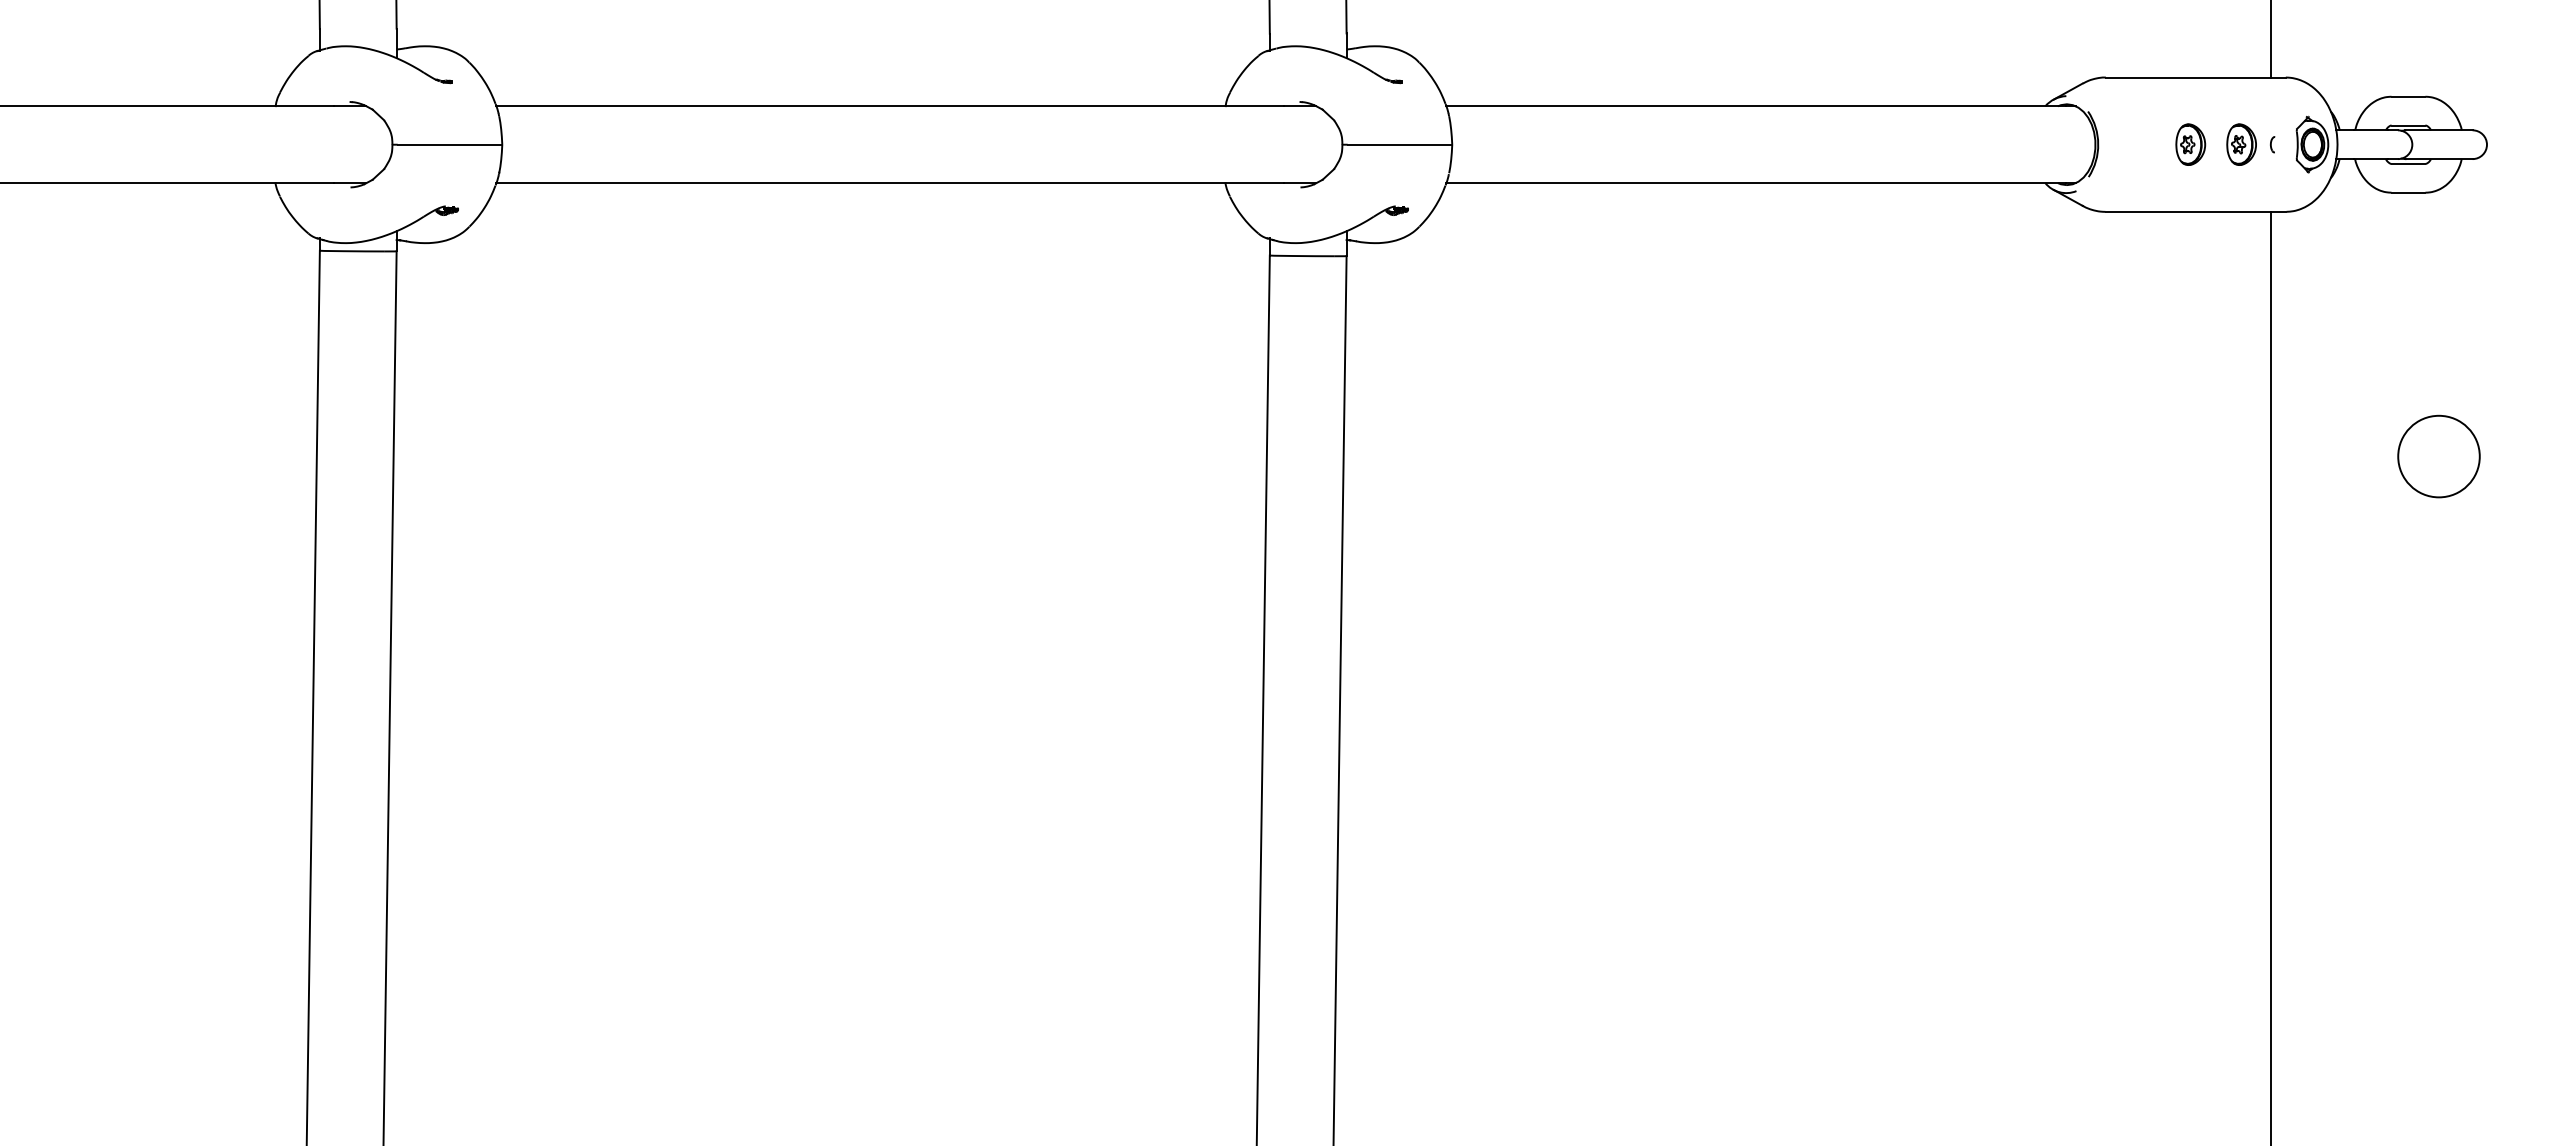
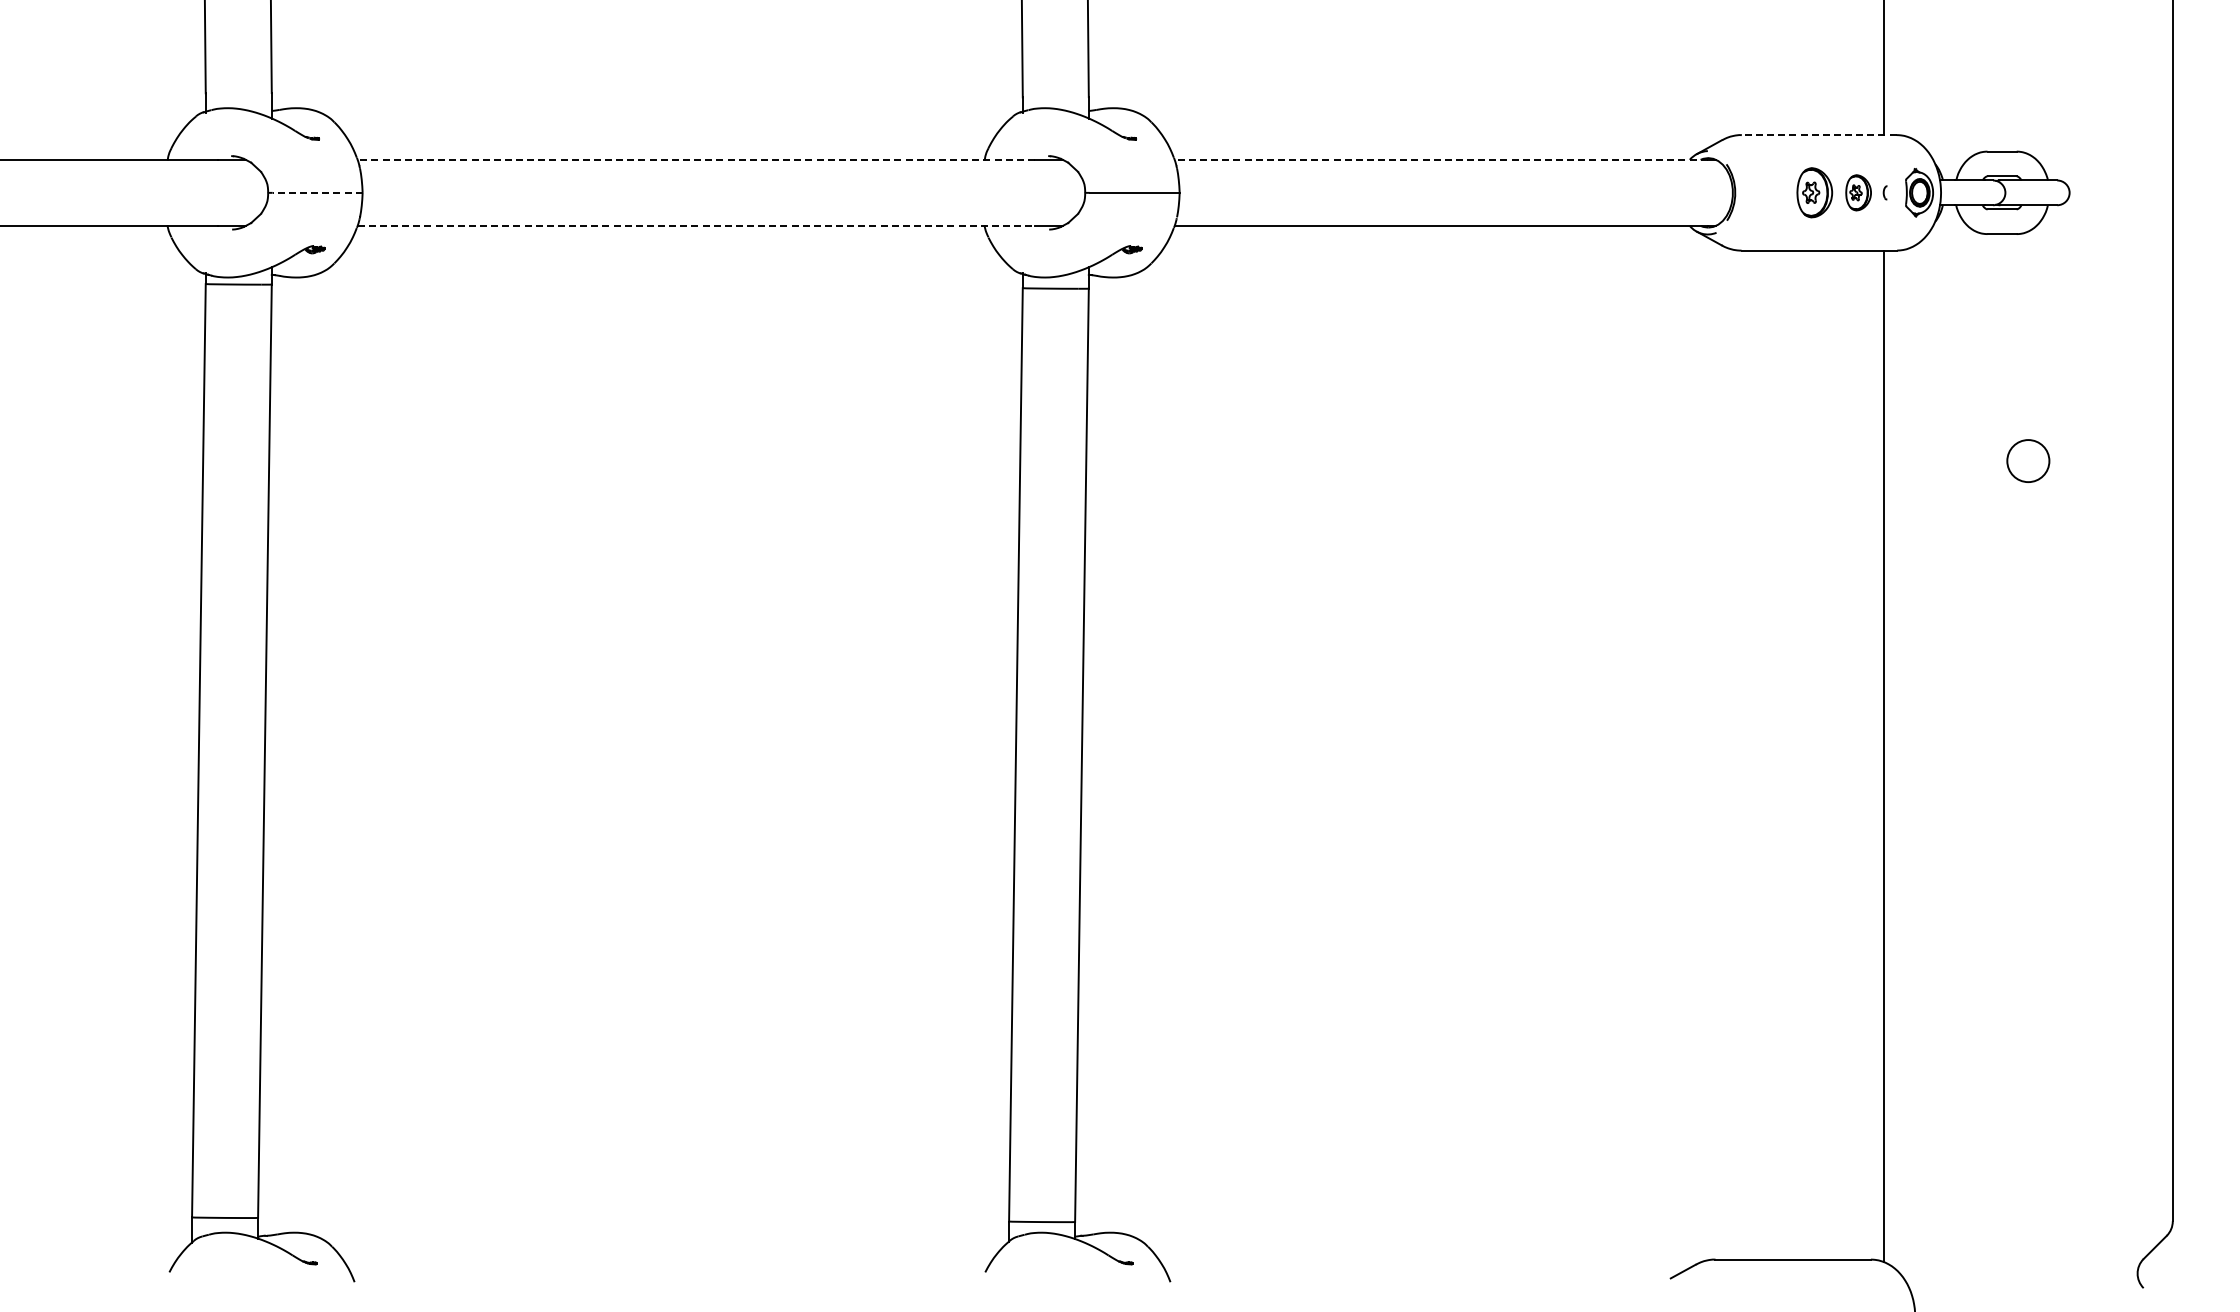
line: (2196, 78) -> (1819, 135), solid -> dashed
line: (890, 105) -> (696, 159), solid -> dashed
line: (1756, 105) -> (1441, 159), solid -> dashed
line: (449, 144) -> (317, 192), solid -> dashed
part: (2190, 144) -> (1814, 192), size x1.4
line: (890, 182) -> (696, 225), solid -> dashed
circle: (2439, 457) -> (2028, 461), size x0.6

